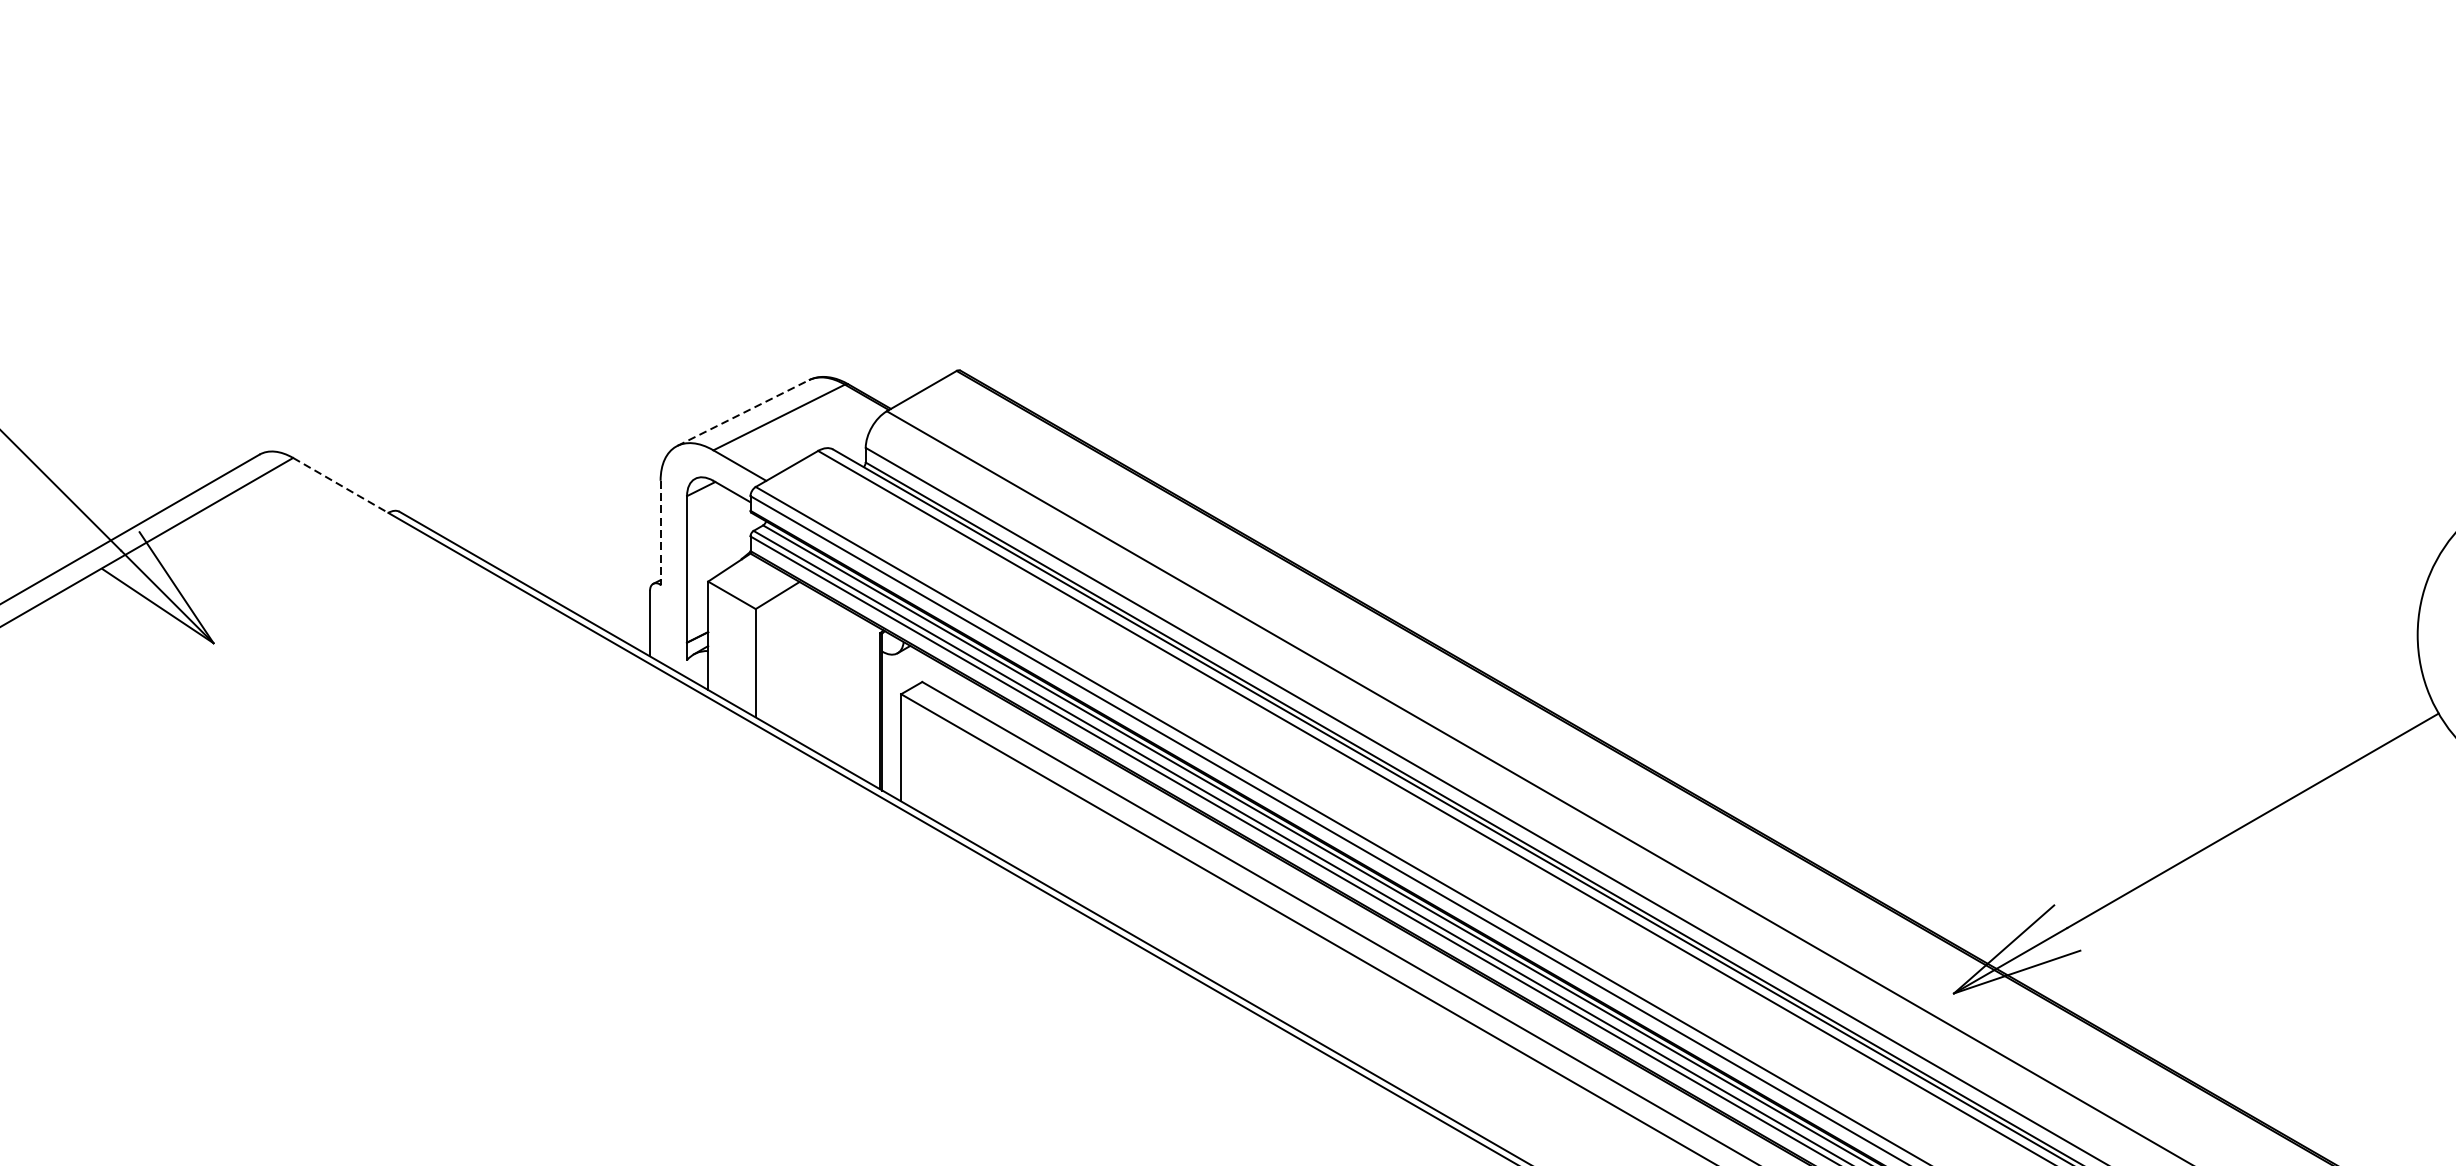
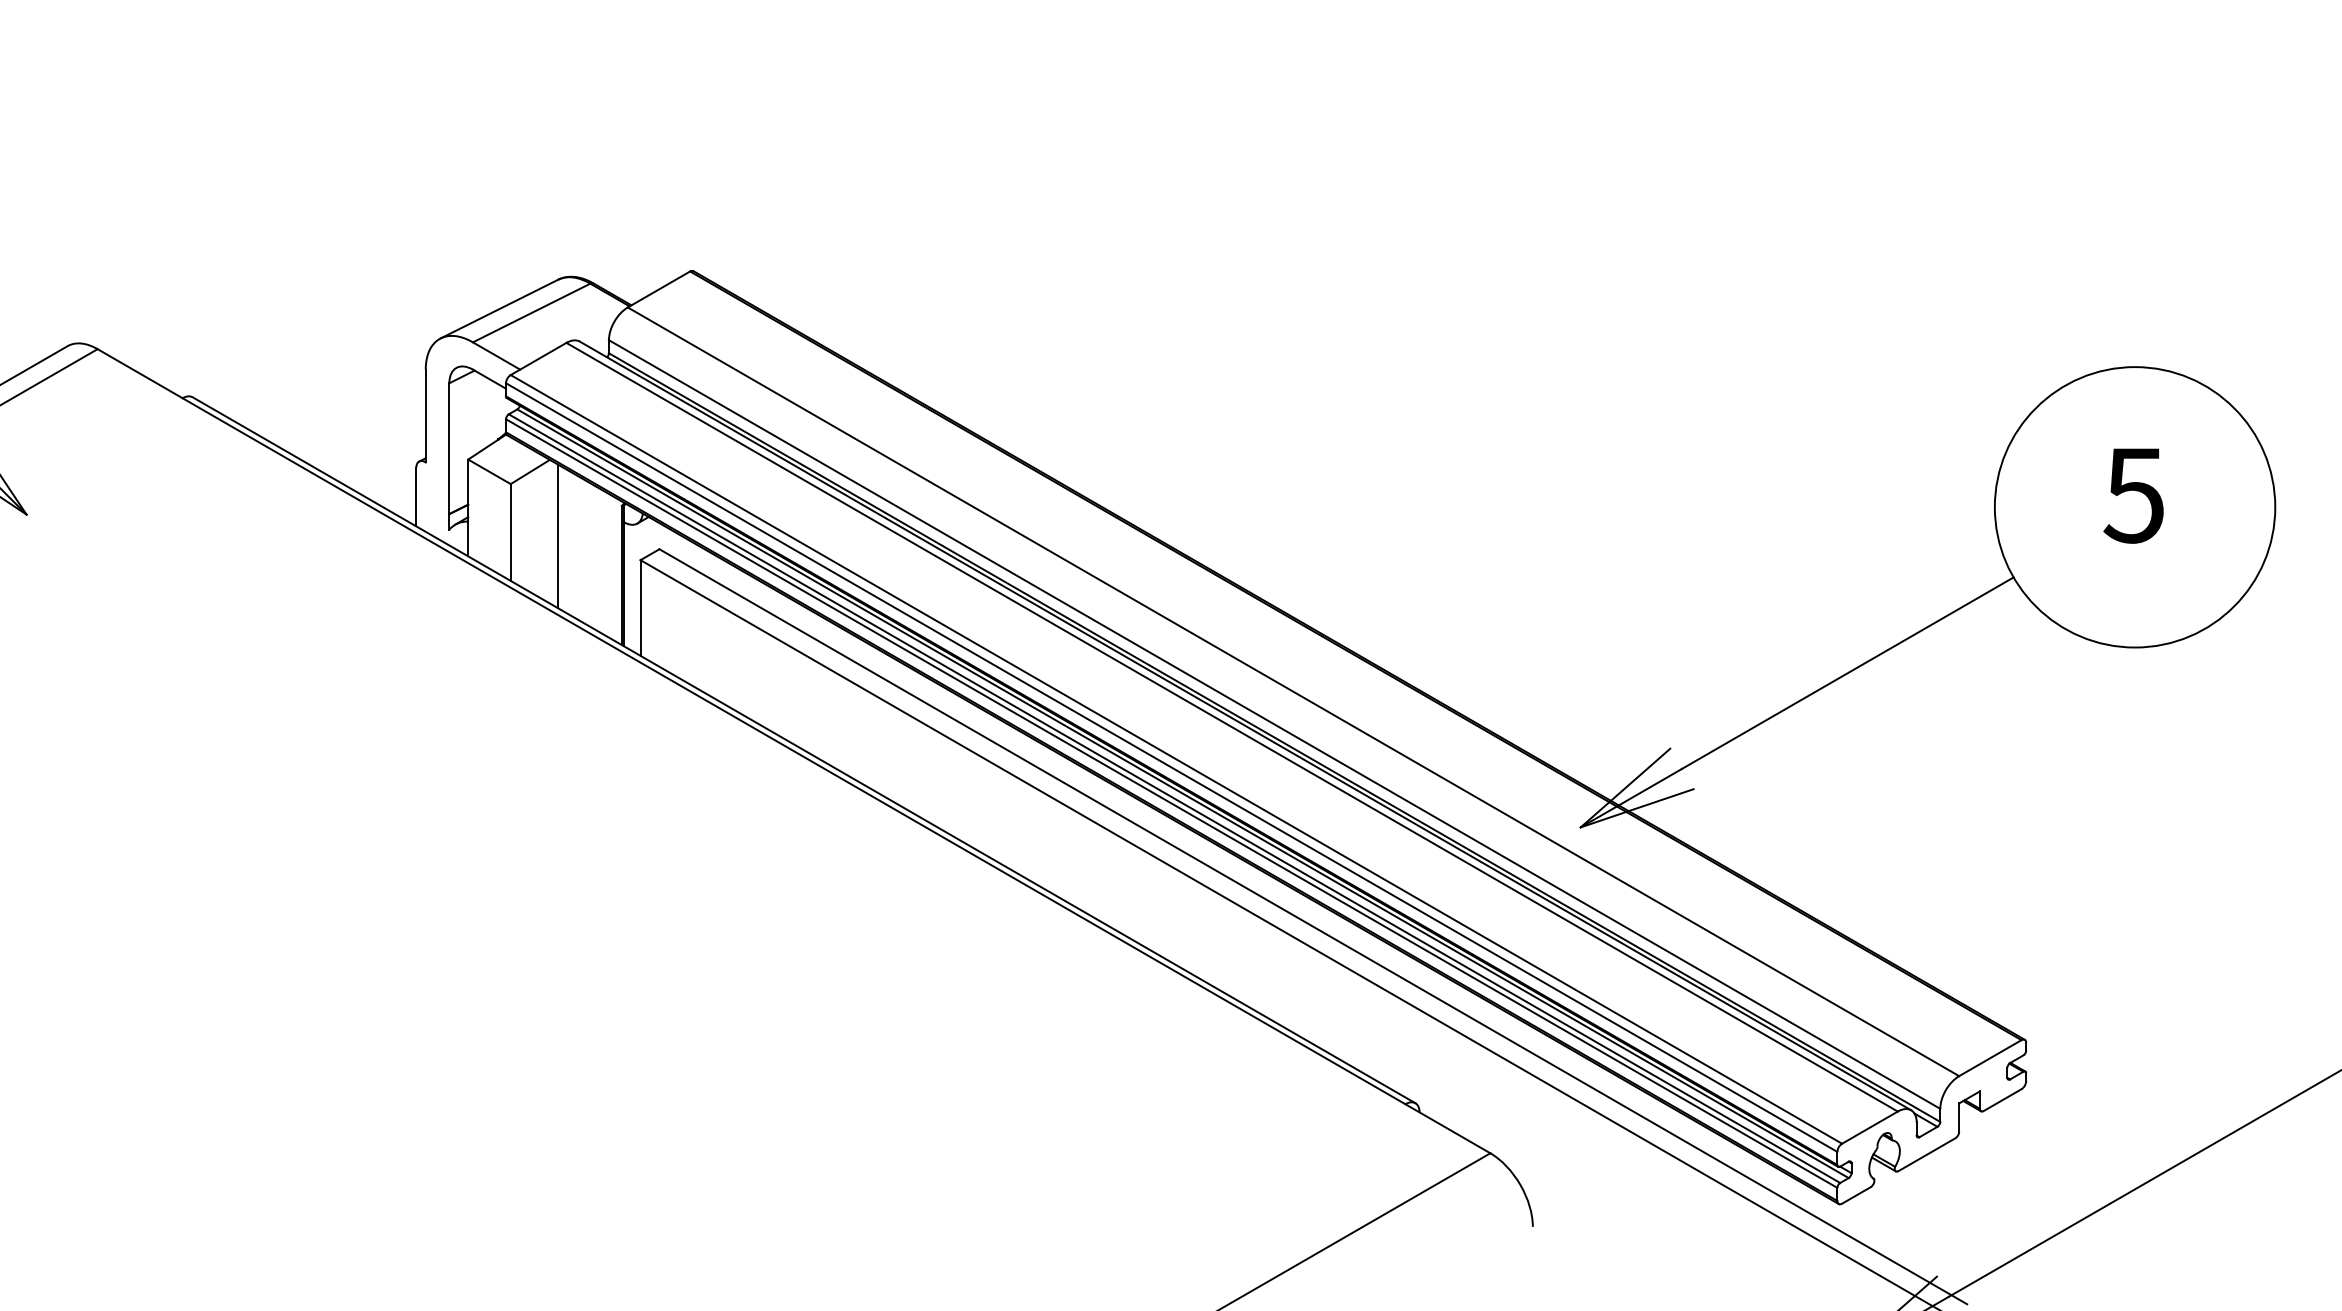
line: (743, 413) -> (499, 309), dashed -> solid
line: (341, 485) -> (140, 373), dashed -> solid
line: (660, 533) -> (425, 416), dashed -> solid
line: (808, 667) -> (557, 536), added

